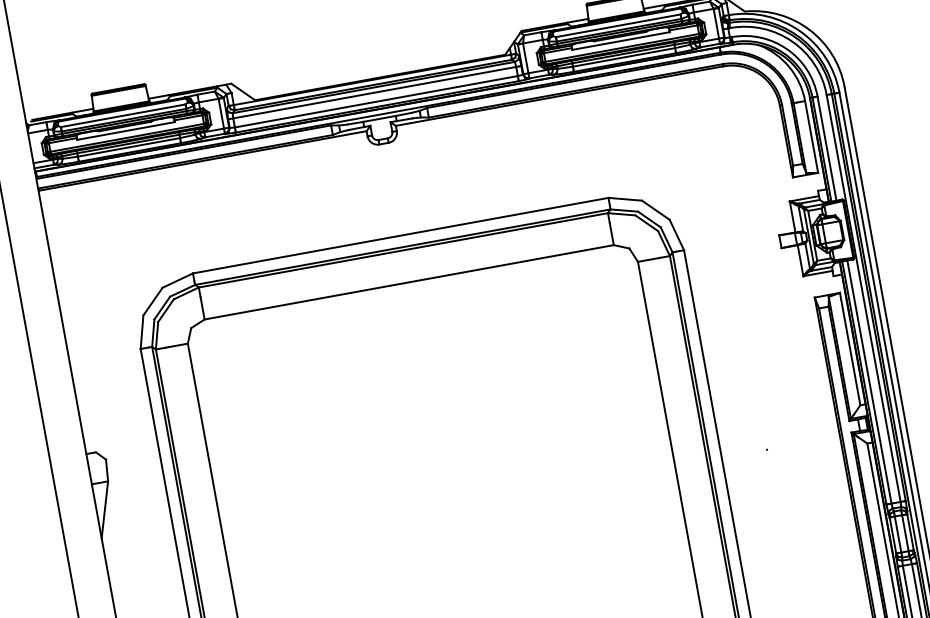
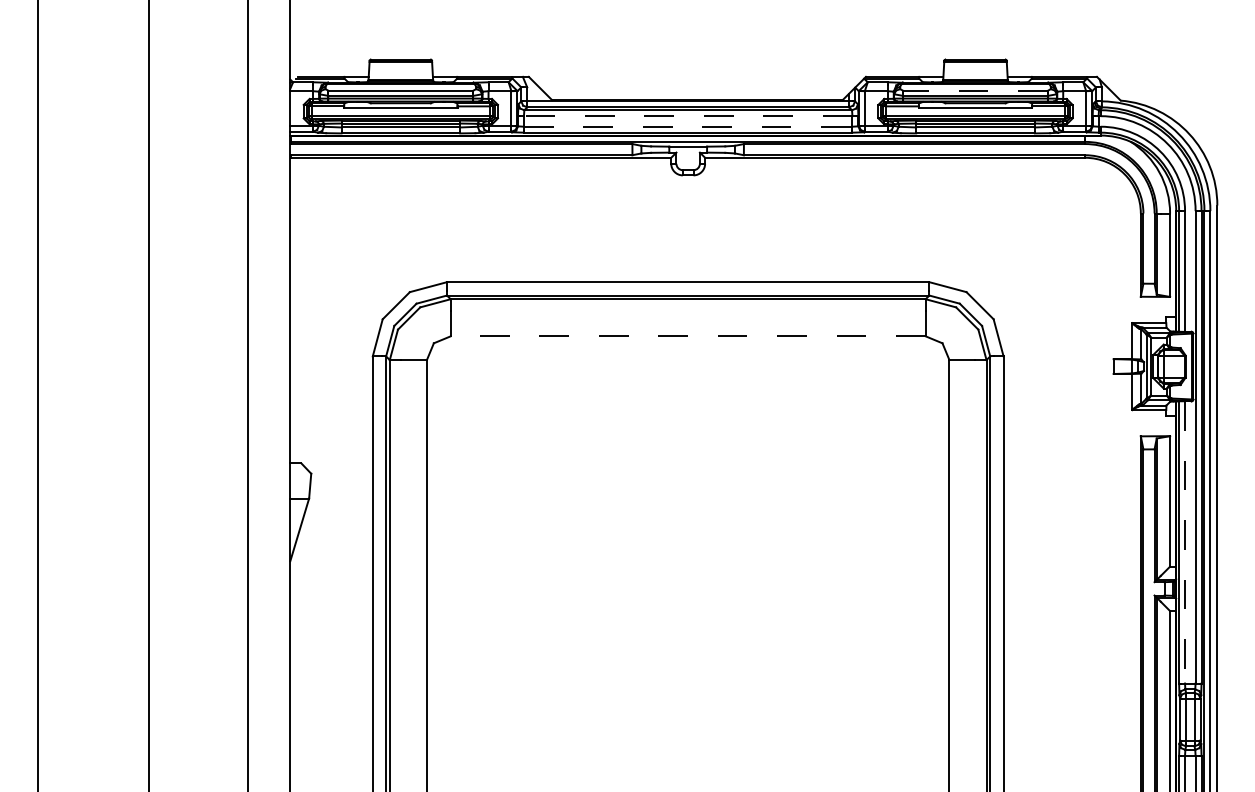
line: (618, 25) -> (975, 90), solid -> dashed
line: (374, 93) -> (687, 116), solid -> dashed
line: (376, 101) -> (688, 126), solid -> dashed
line: (408, 282) -> (687, 336), solid -> dashed
line: (869, 382) -> (1185, 542), solid -> dashed

